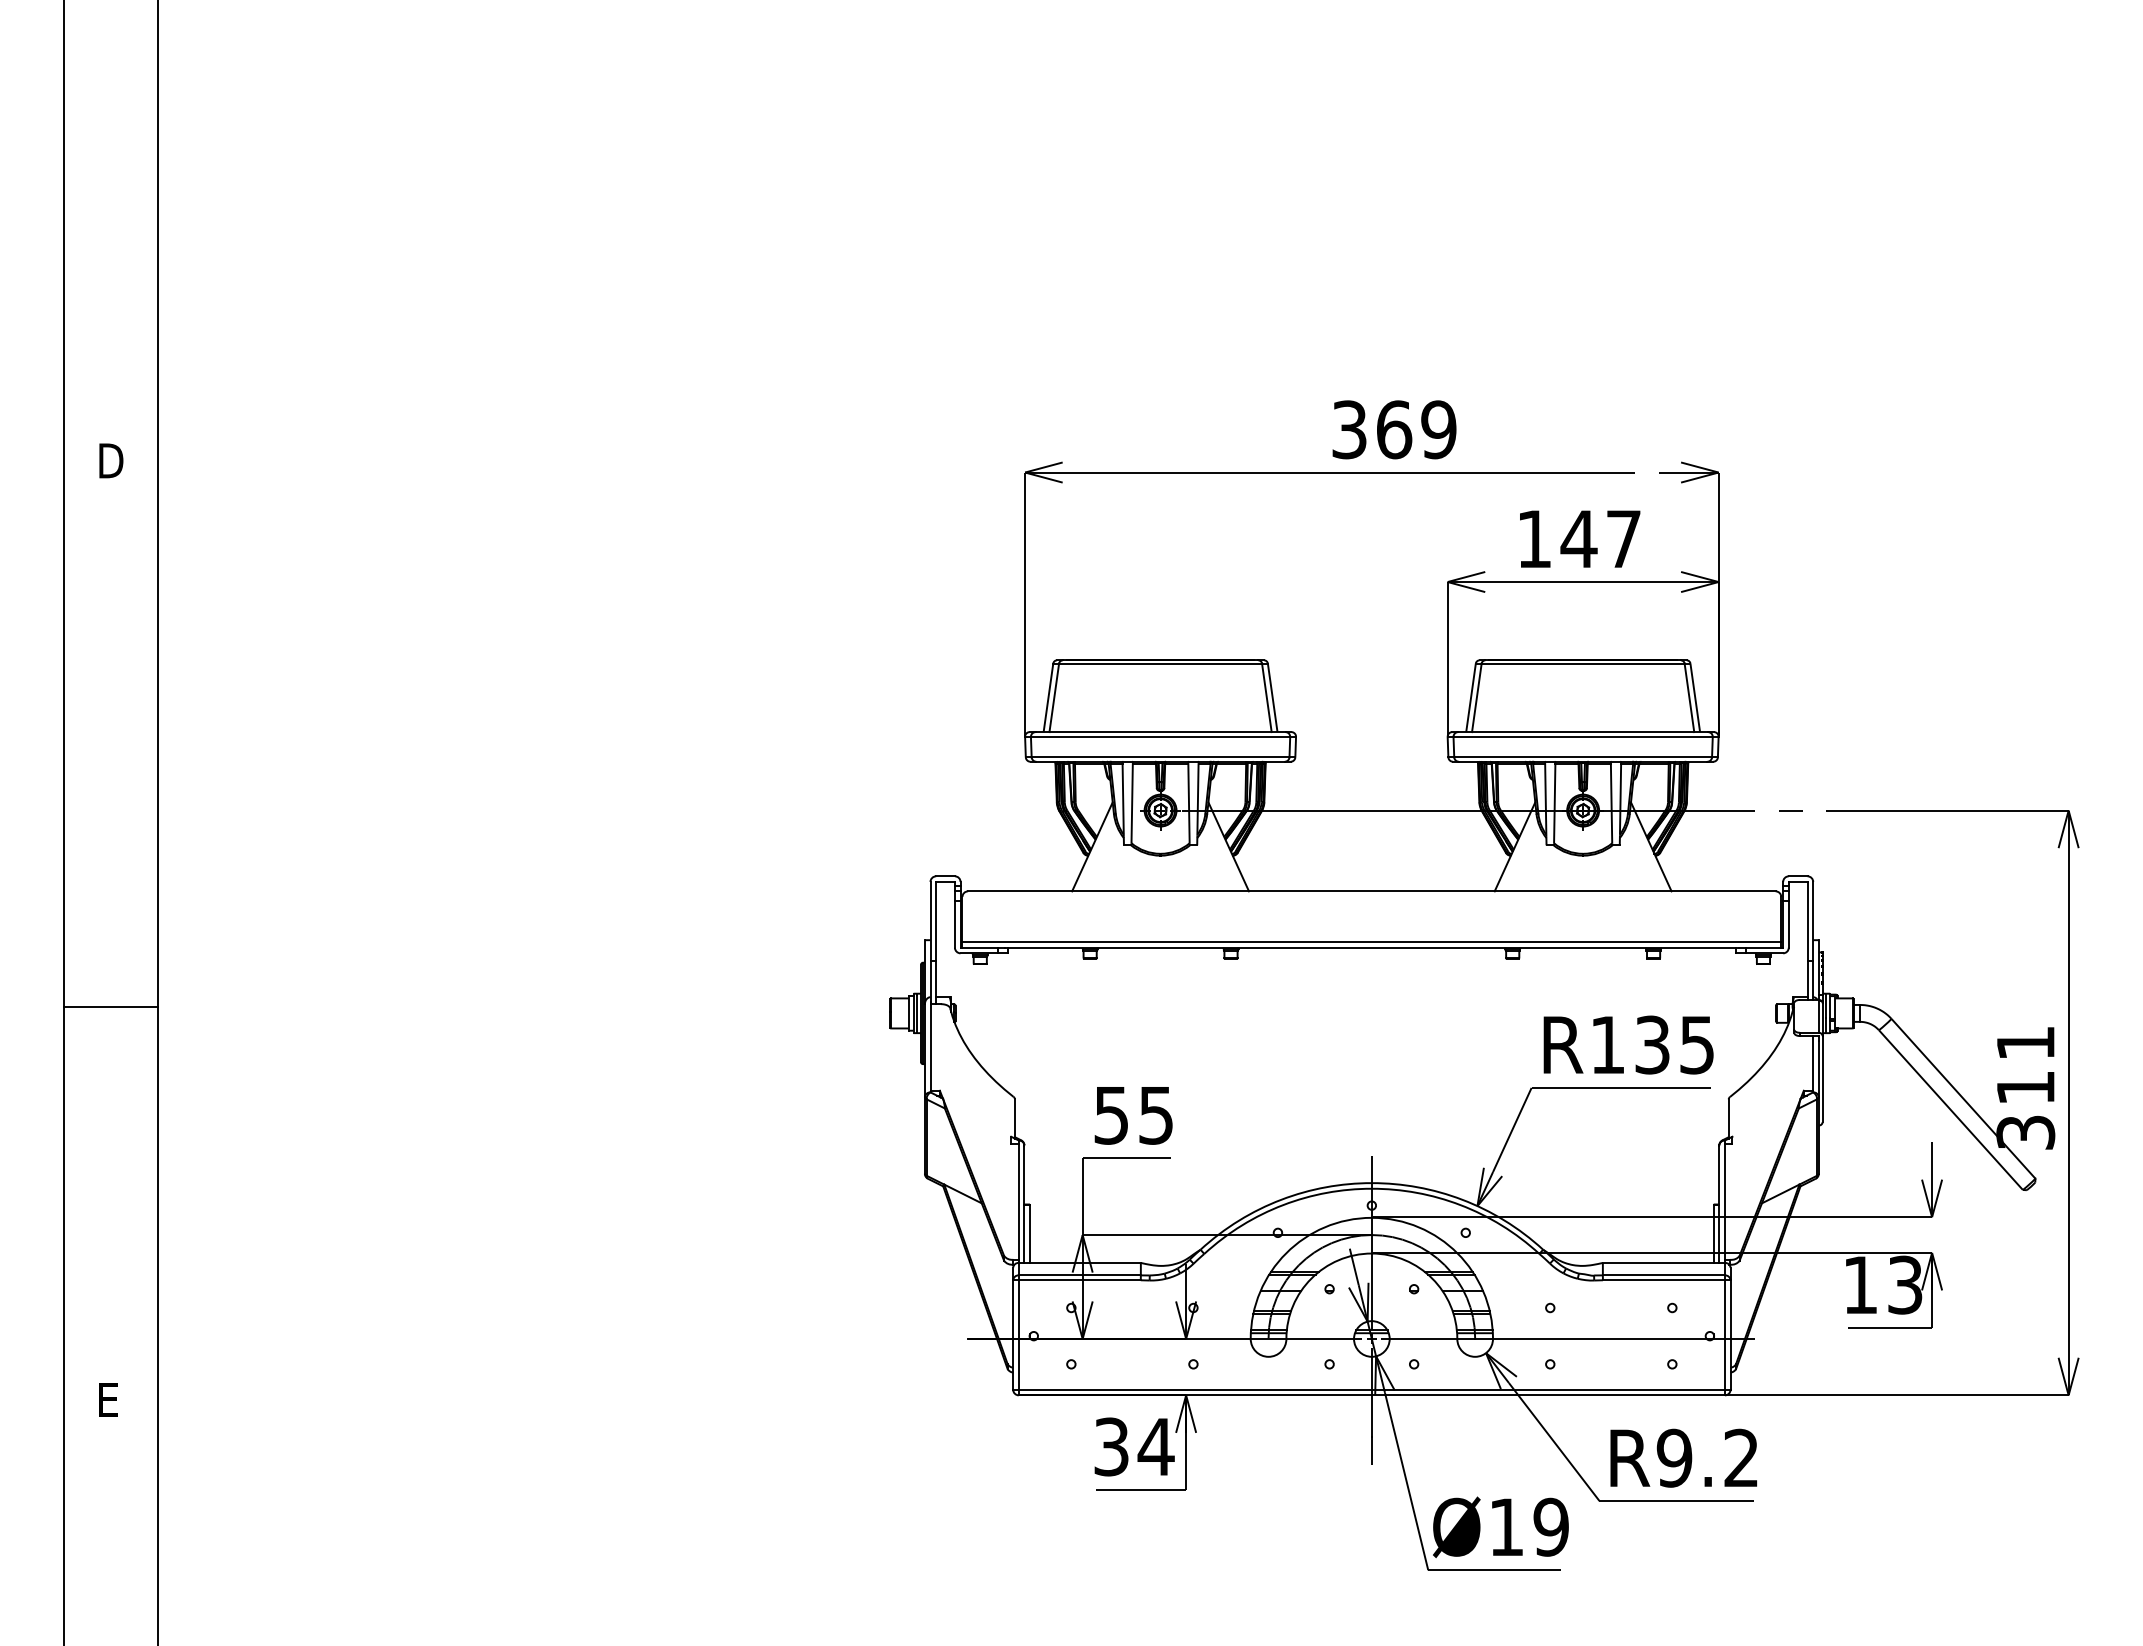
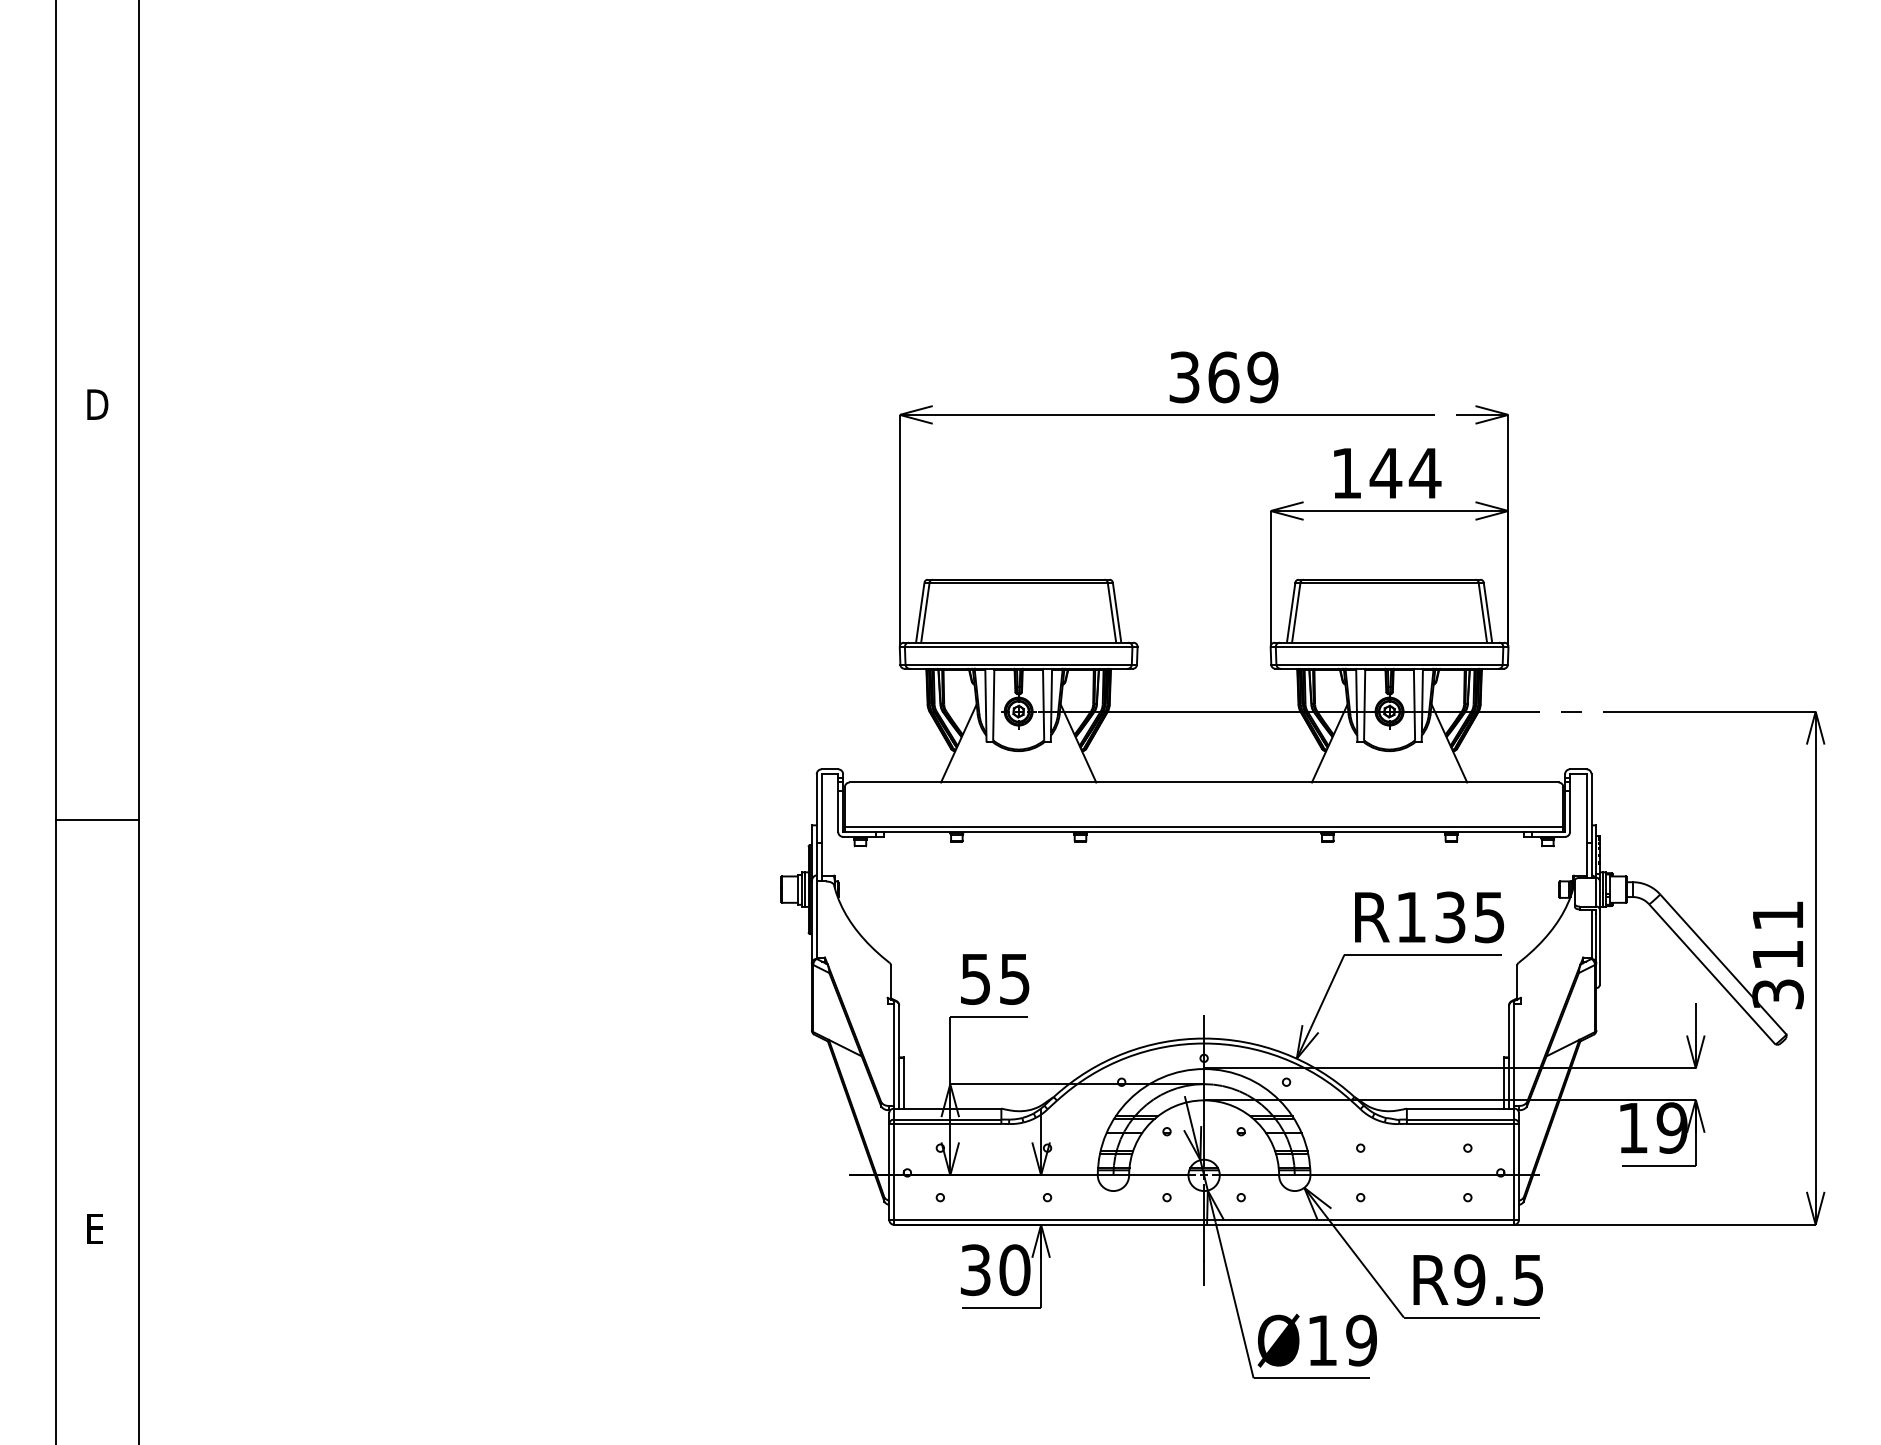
text: (1623, 538) -> (1424, 472), 147 -> 144
line: (111, 1006) -> (97, 820), moved
text: (1904, 1284) -> (1671, 1127), 13 -> 19
text: (1155, 1446) -> (1014, 1269), 34 -> 30
text: (1740, 1457) -> (1527, 1279), R9.2 -> R9.5

